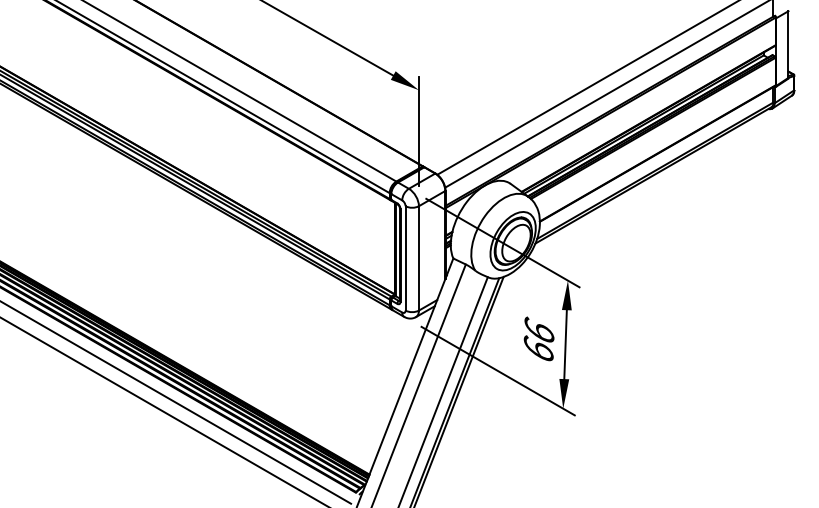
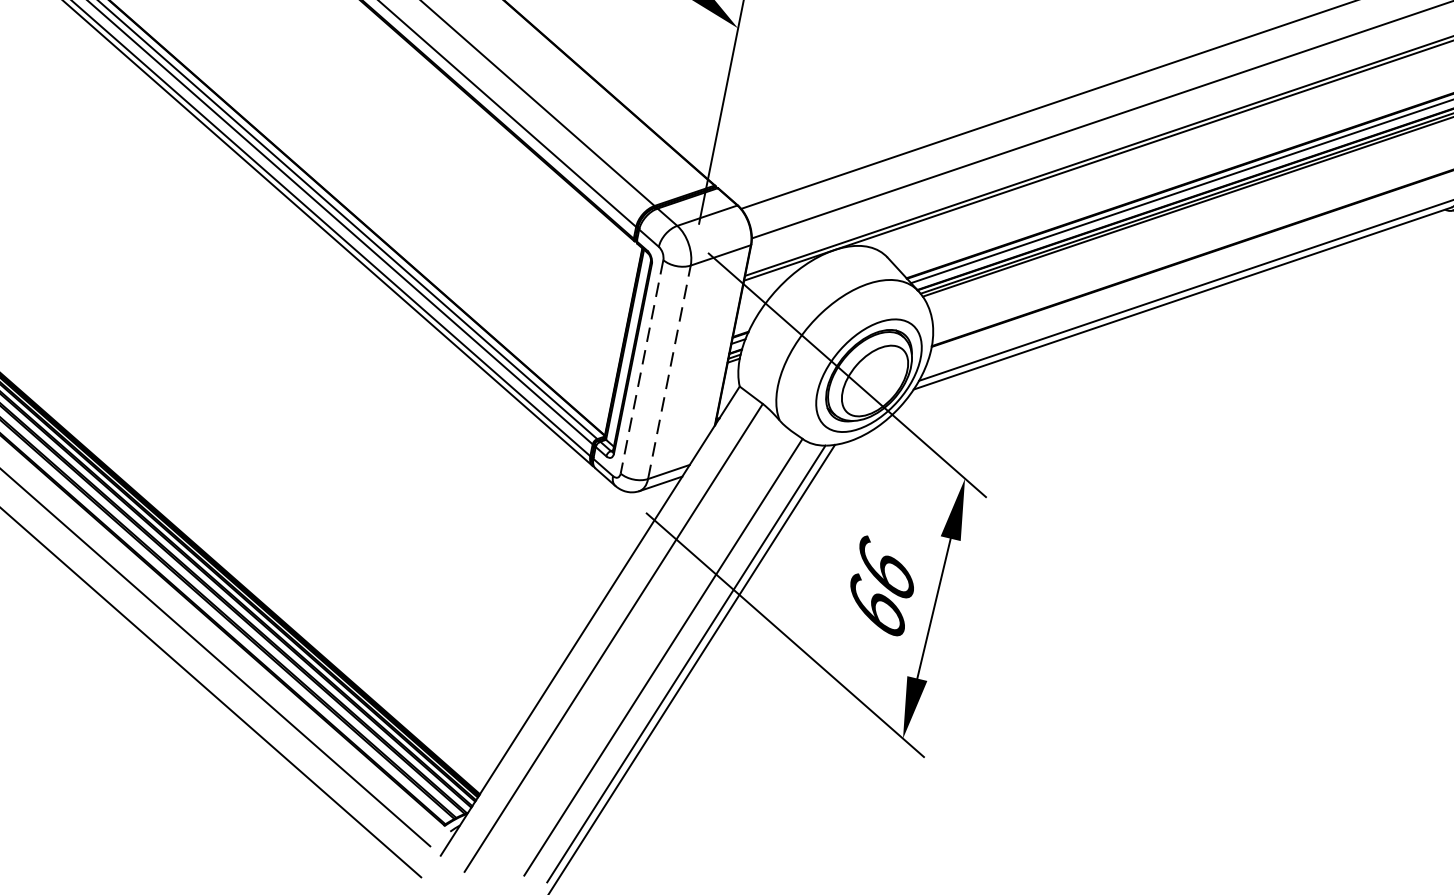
line: (418, 257) -> (668, 370), solid -> dashed
line: (405, 258) -> (641, 367), solid -> dashed

